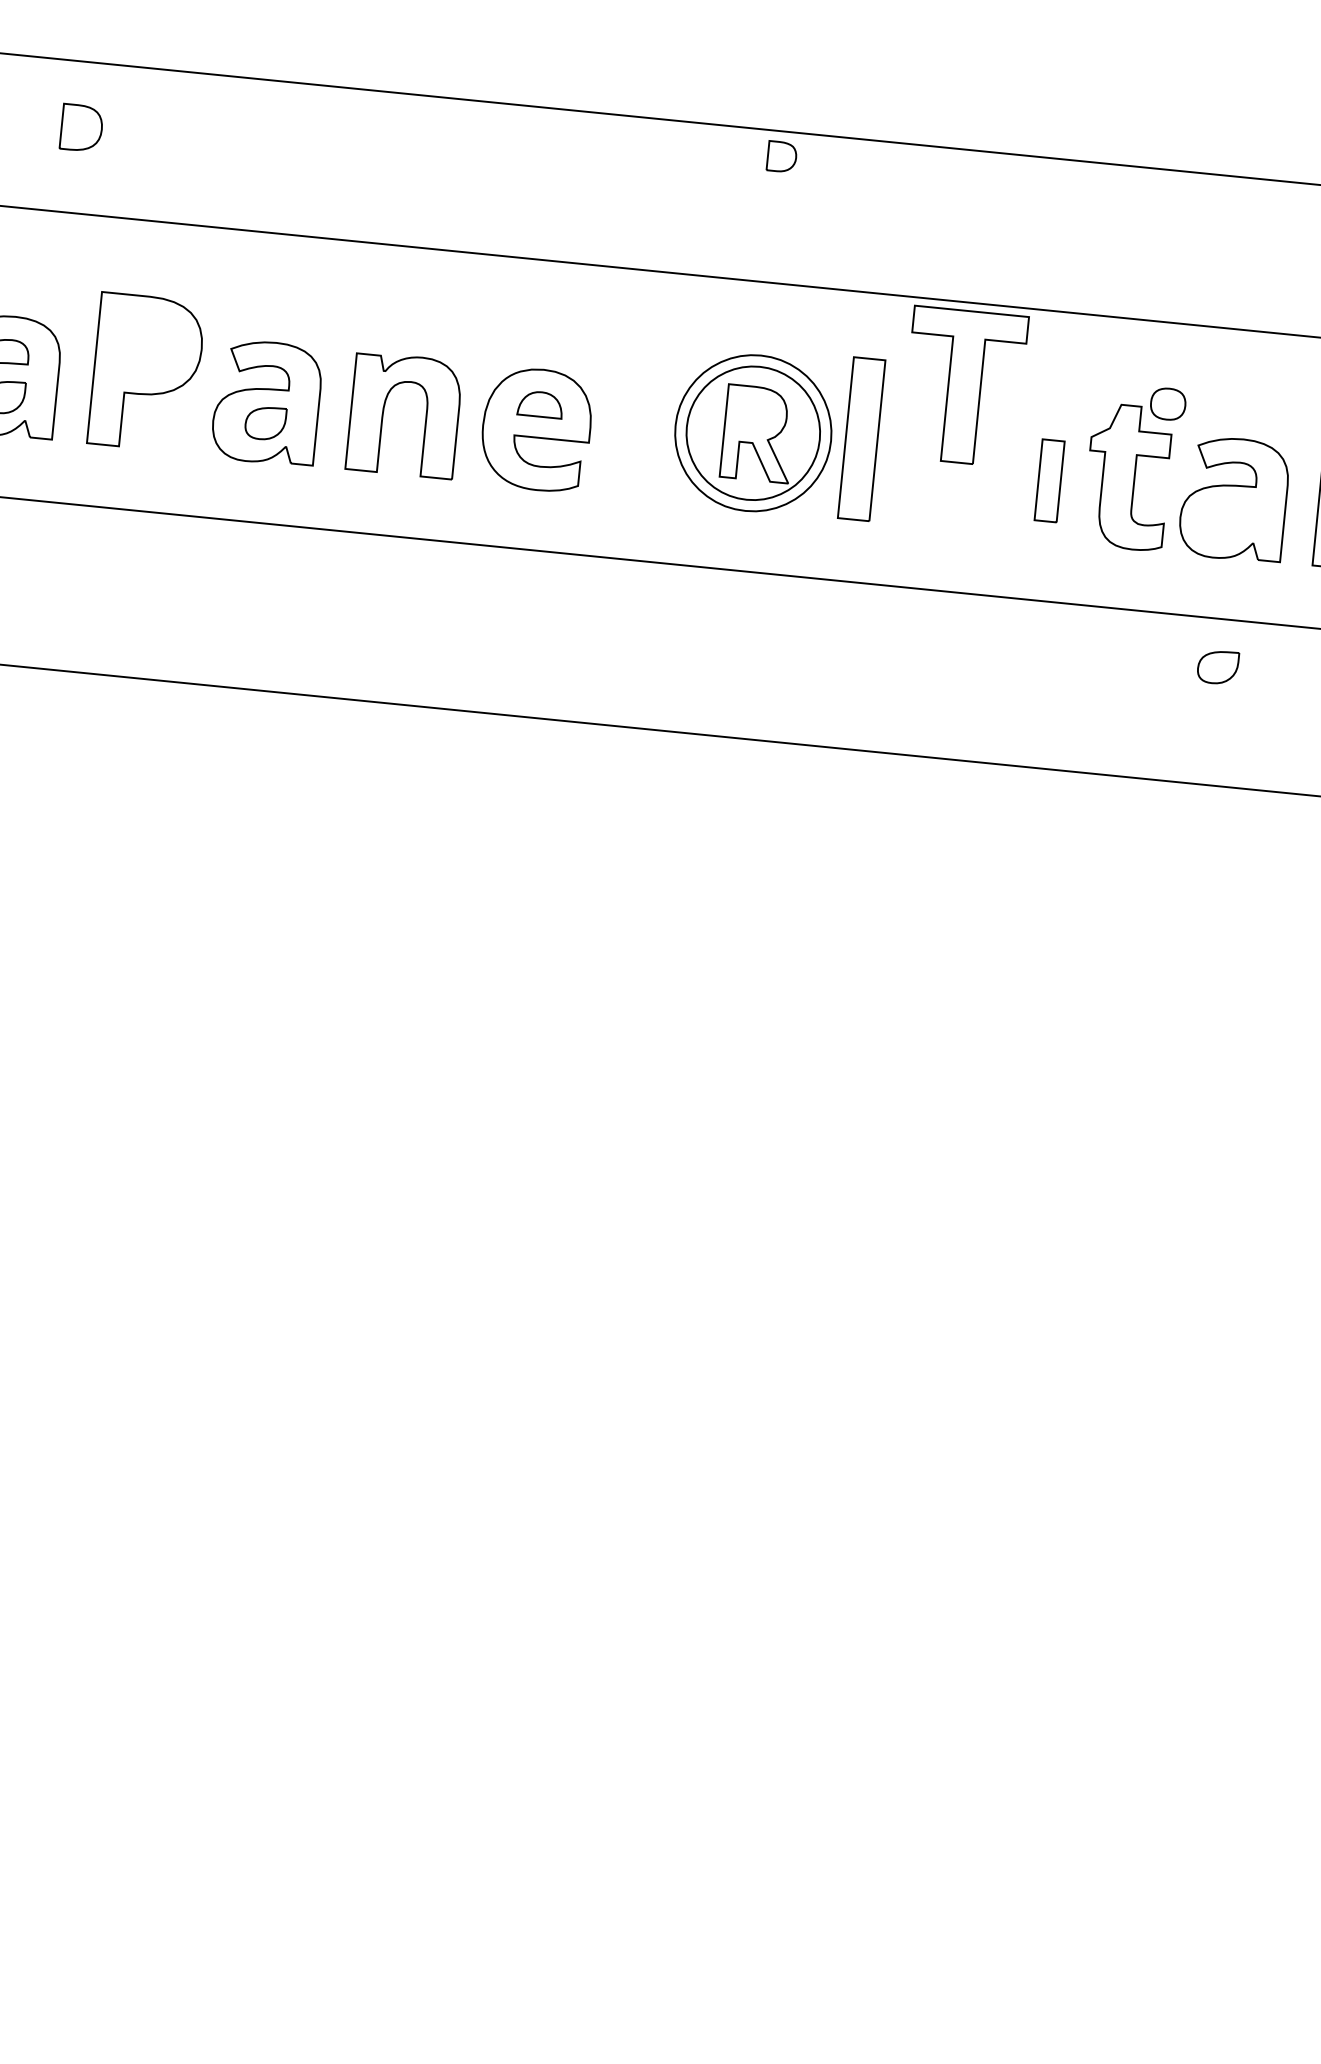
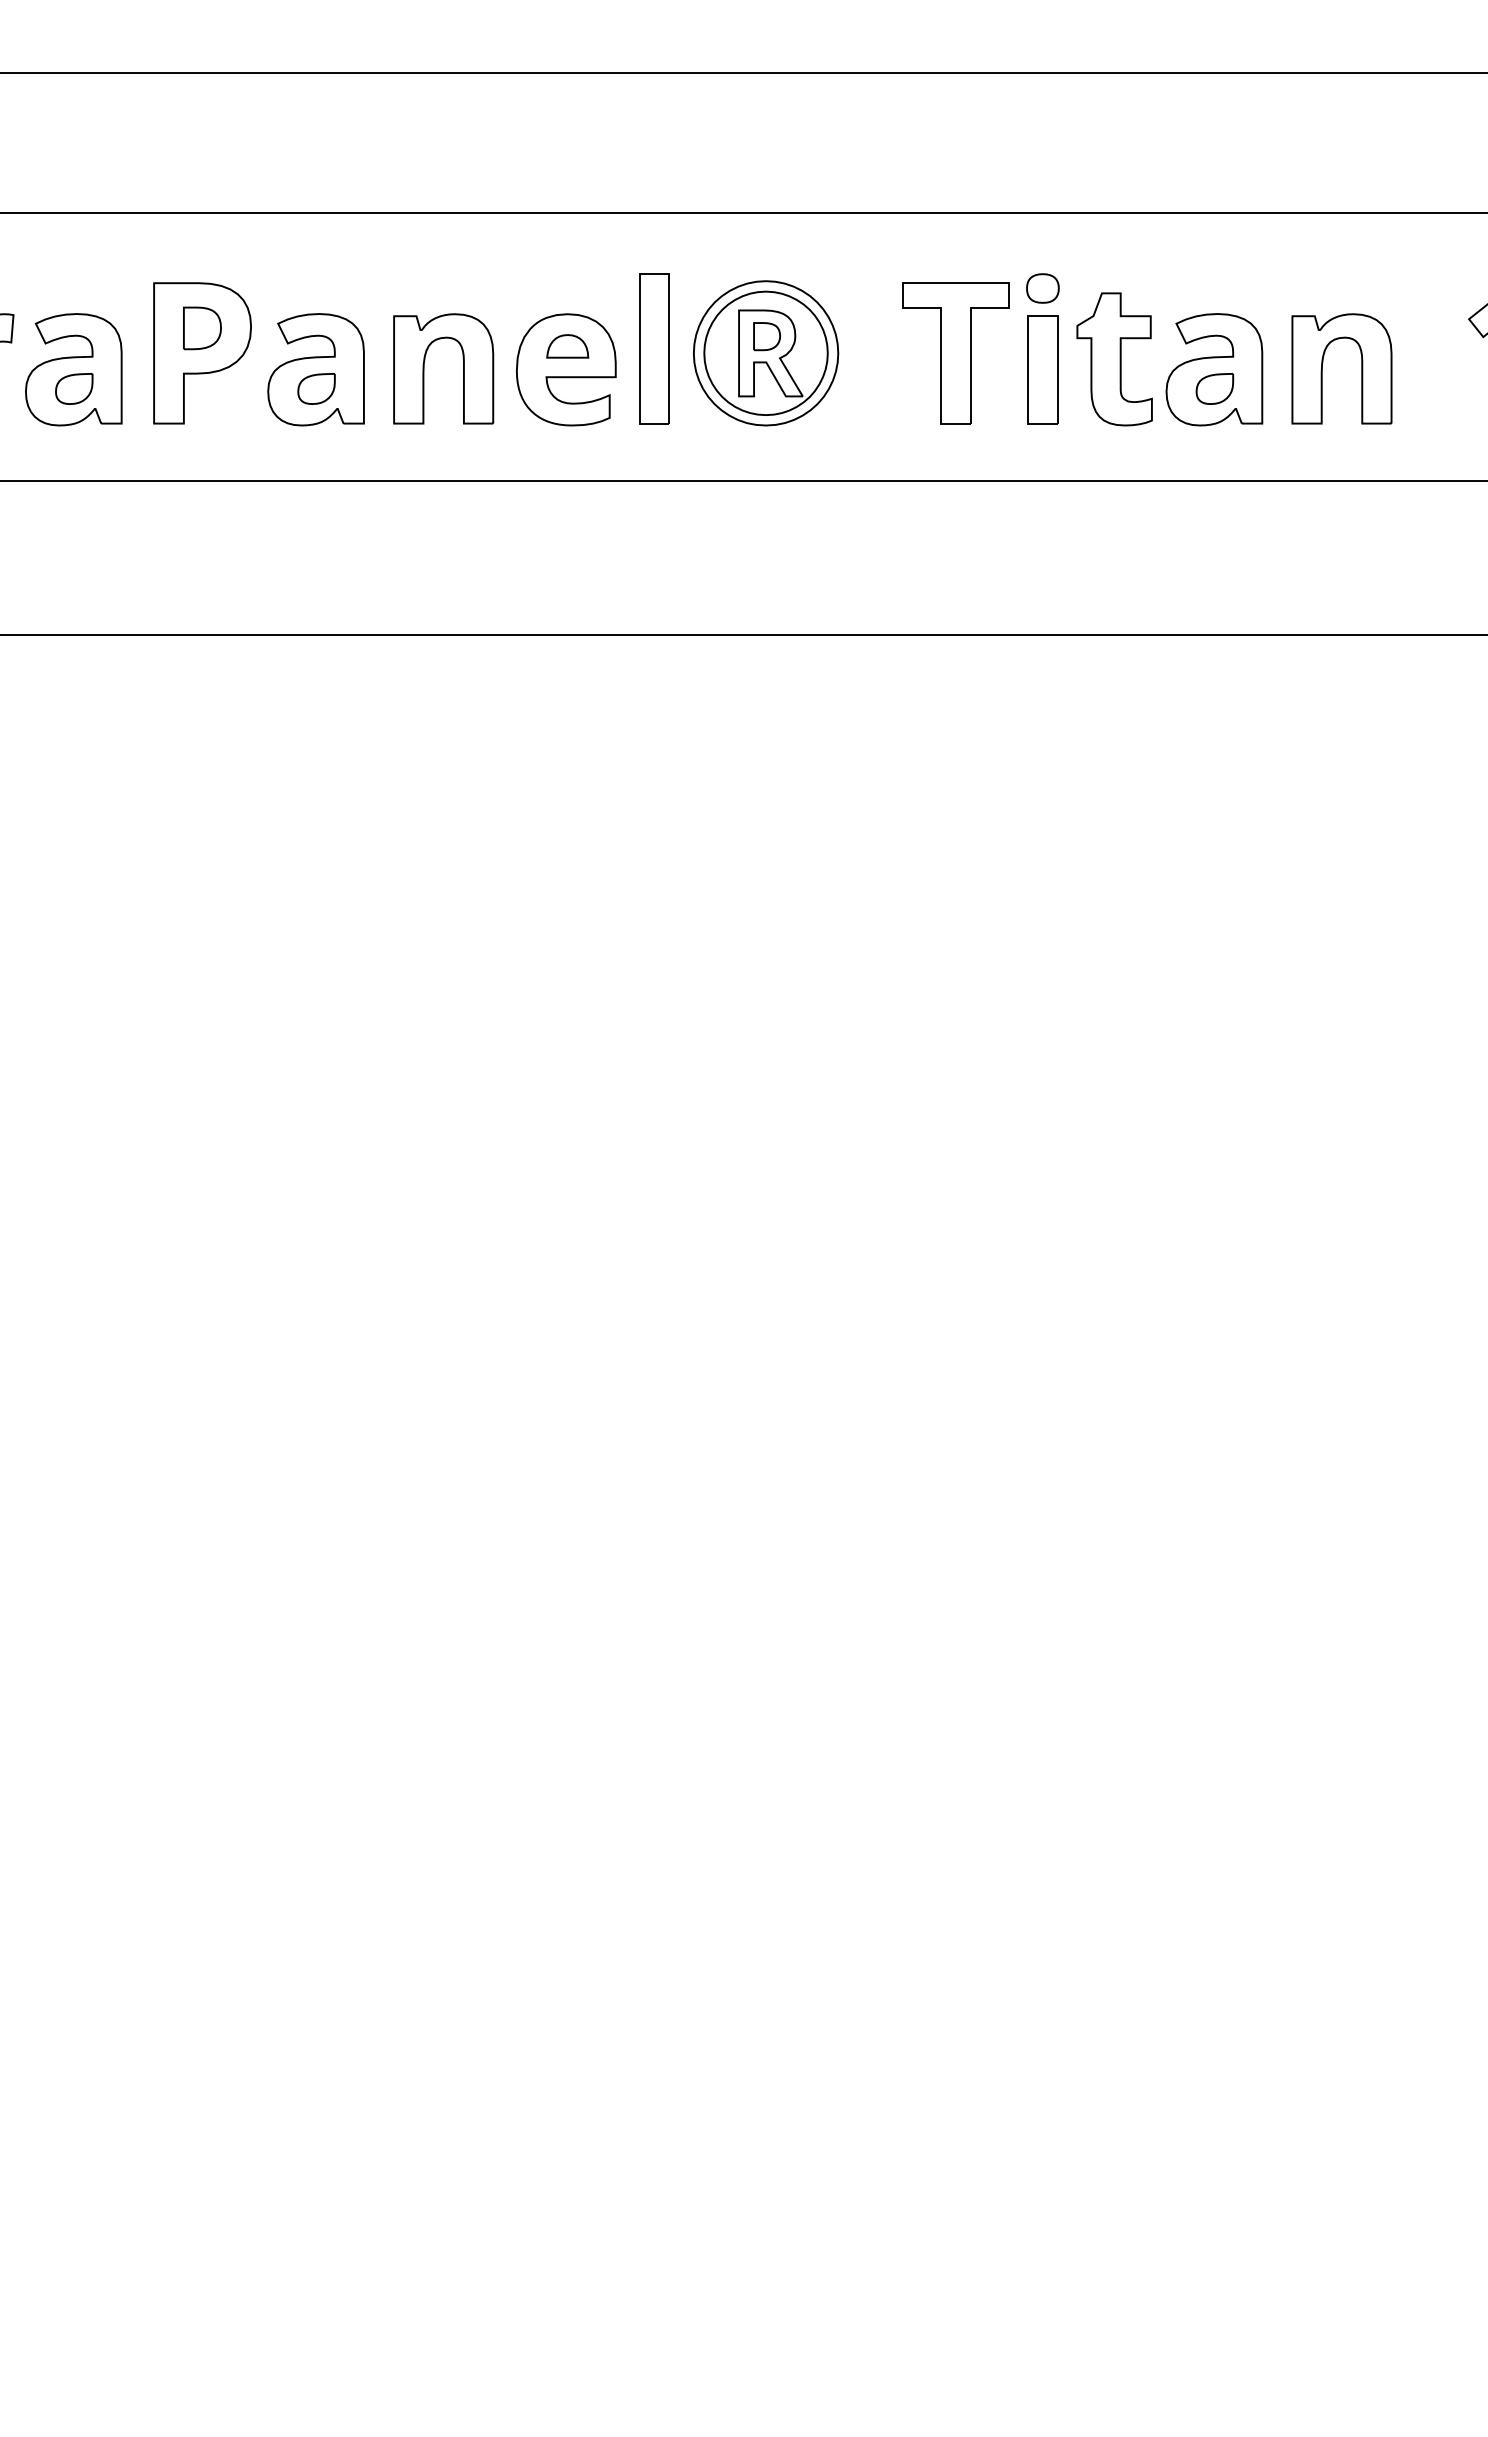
part: (81, 128) -> (202, 328), moved
part: (782, 156) -> (767, 336), moved
part: (963, 387) -> (955, 353), moved
part: (1167, 404) -> (1042, 288), moved
part: (862, 438) -> (654, 348), moved
part: (1049, 480) -> (1042, 369), size x1.43
part: (1217, 666) -> (1214, 388), moved

